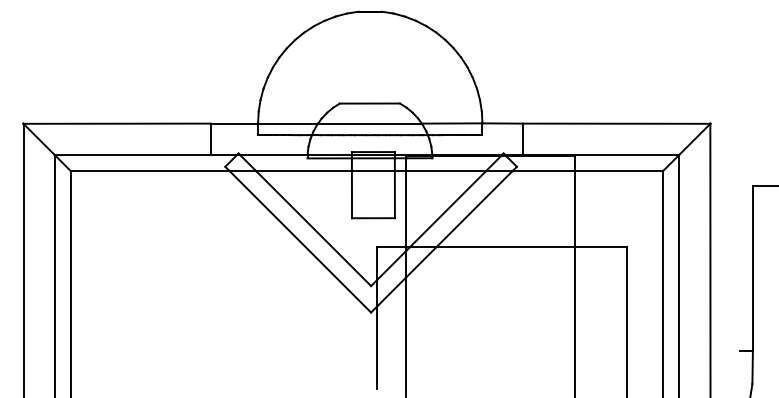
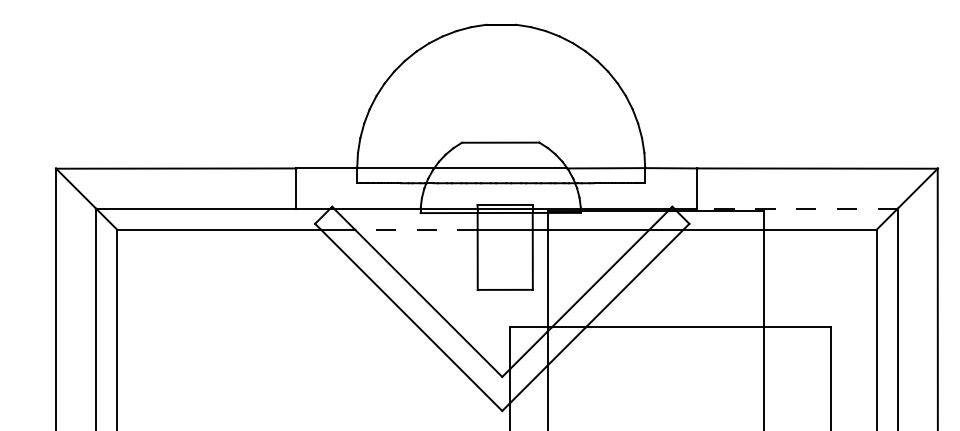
line: (600, 154) -> (796, 208), solid -> dashed
line: (304, 171) -> (416, 229), solid -> dashed

